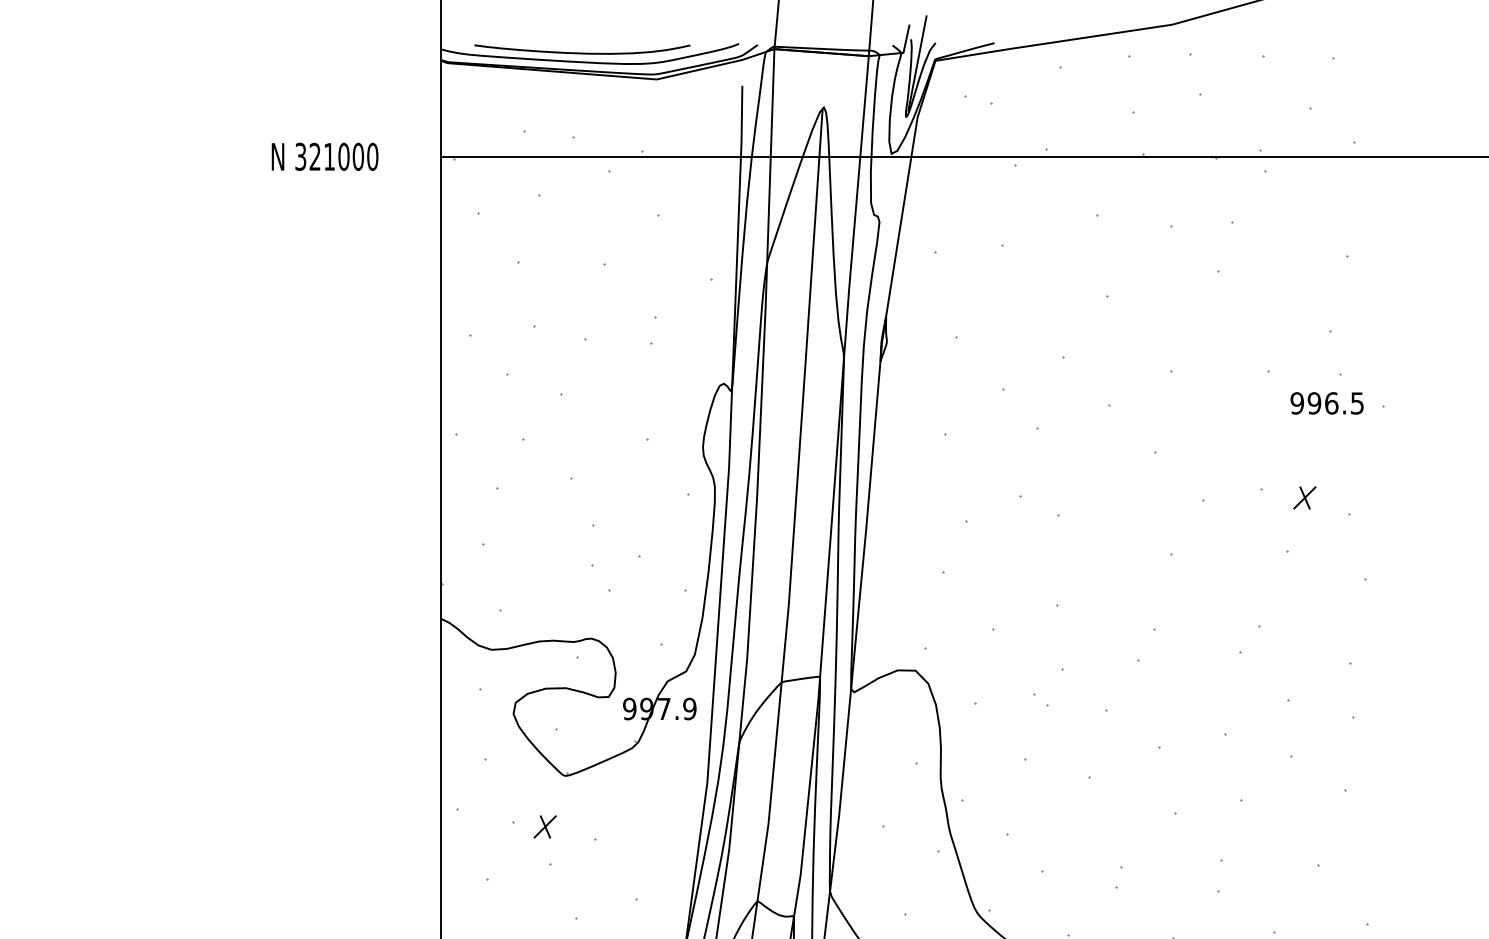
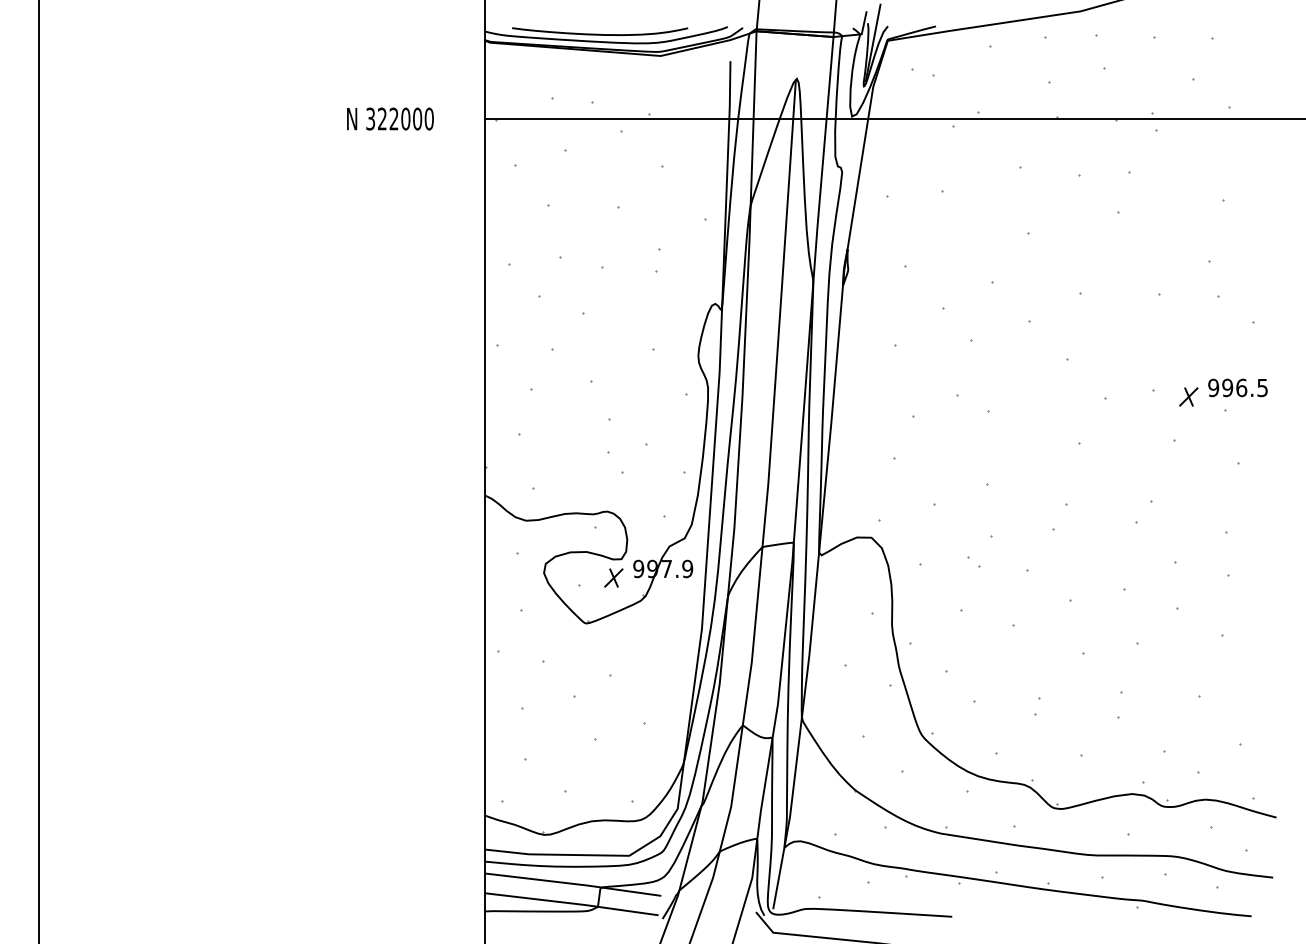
text: (328, 156) -> (393, 118), 321000 -> 322000
text: (1326, 402) -> (1237, 387), moved
part: (544, 826) -> (613, 577), moved

